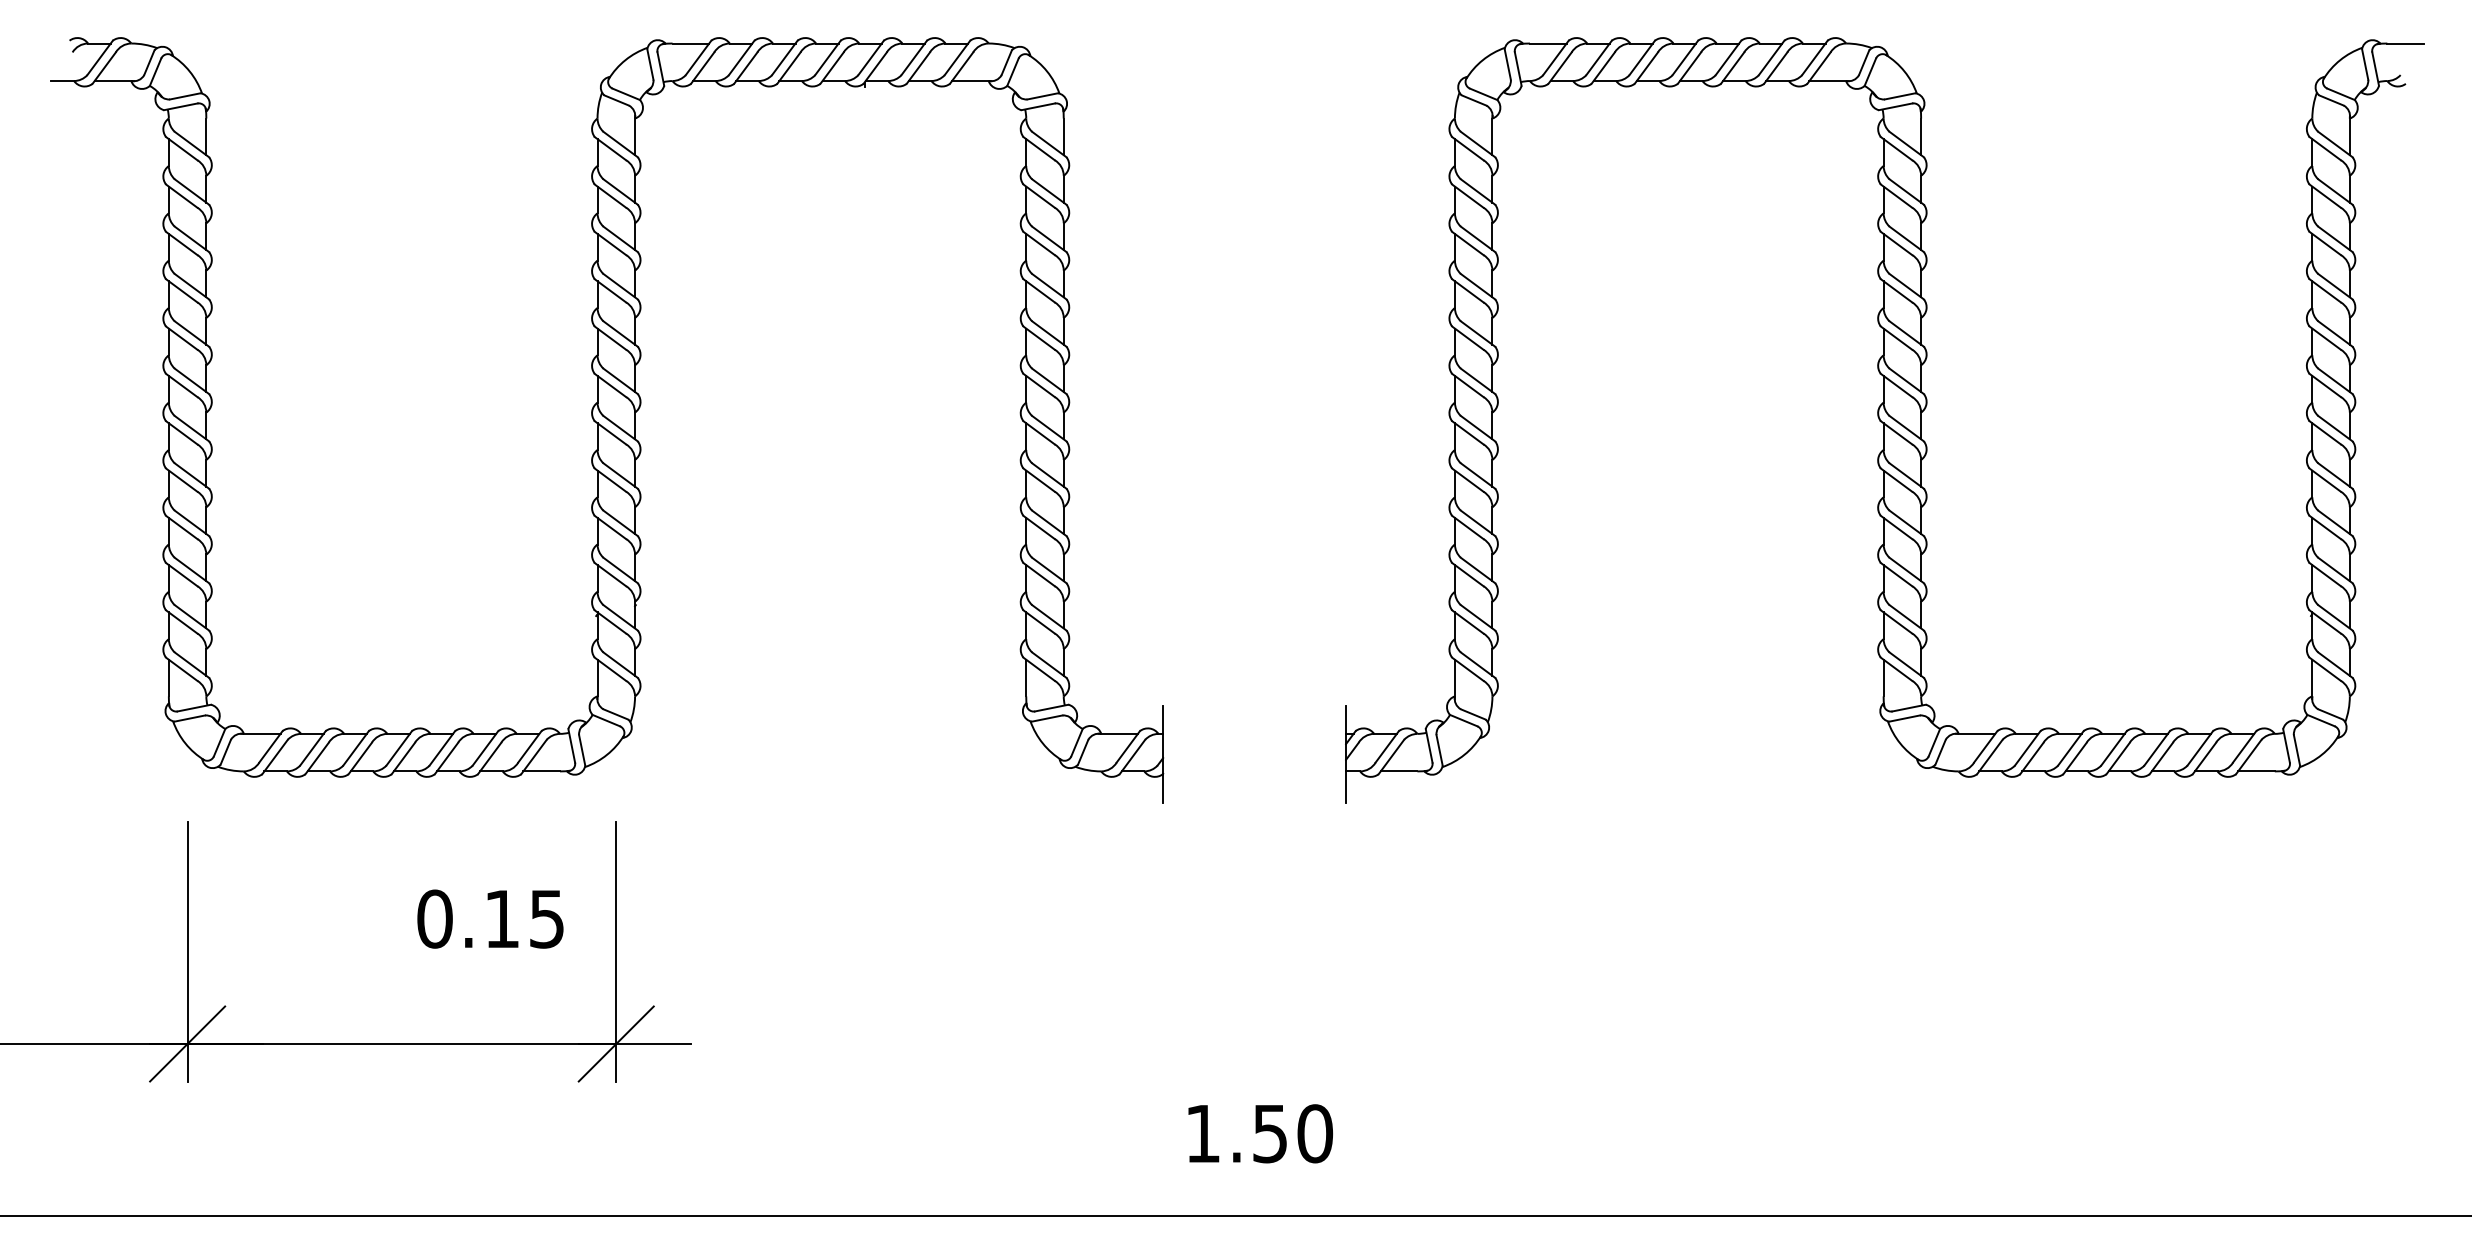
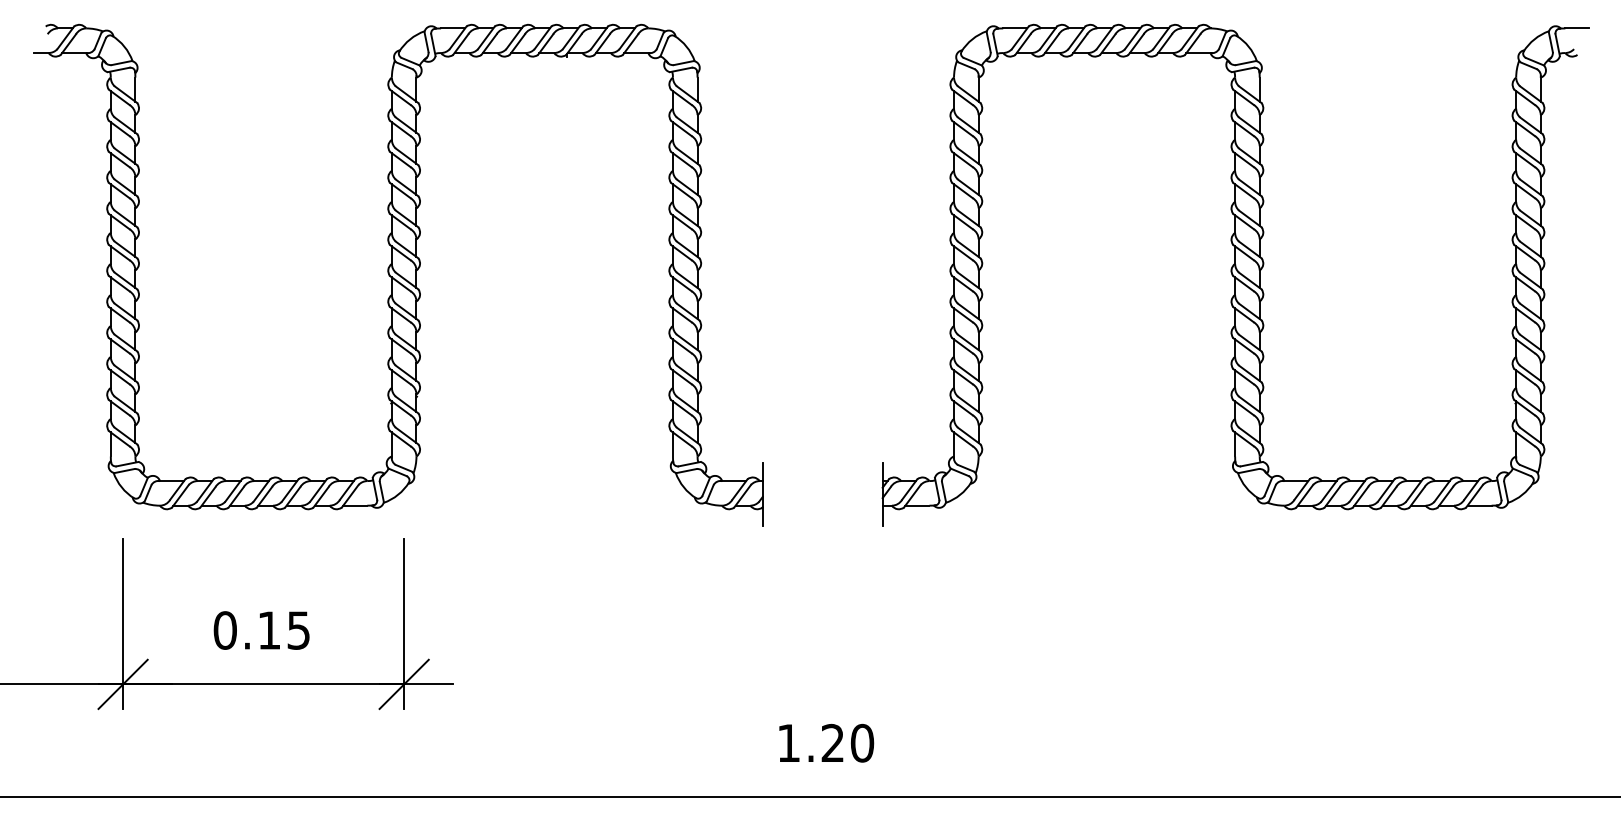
text: (490, 919) -> (261, 630), moved
text: (1269, 1132) -> (832, 742), 1.50 -> 1.20

